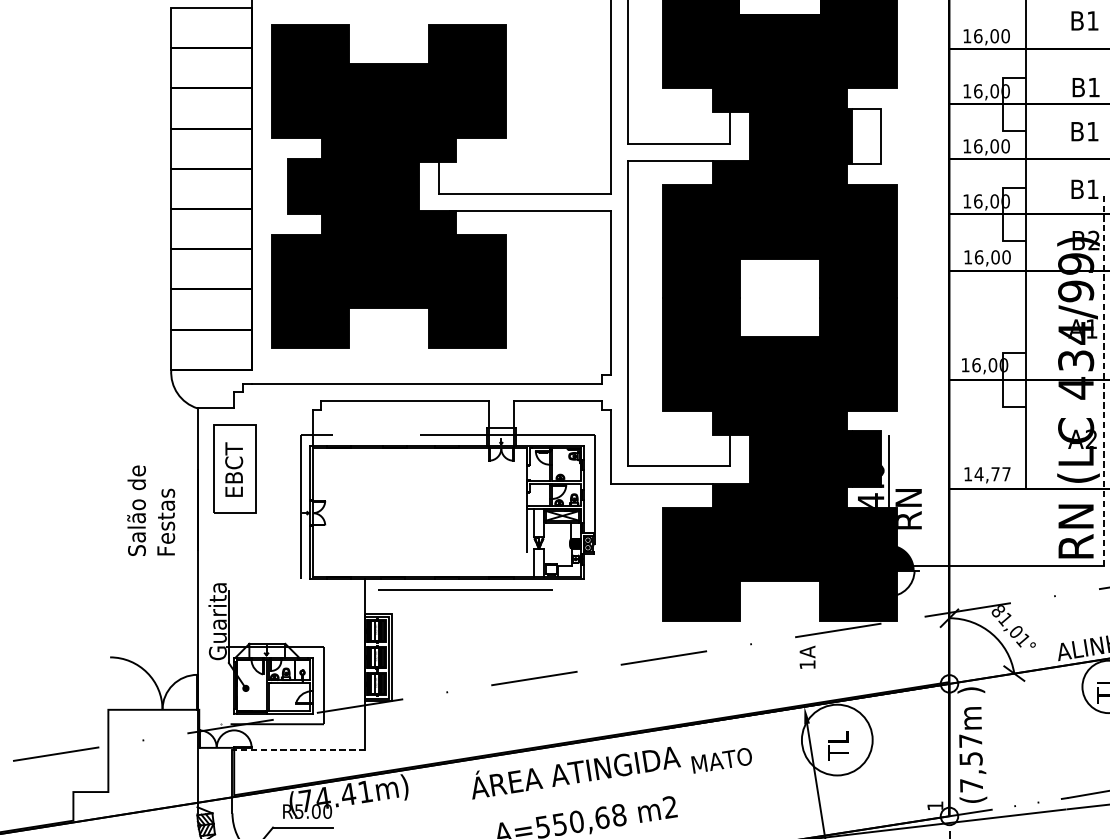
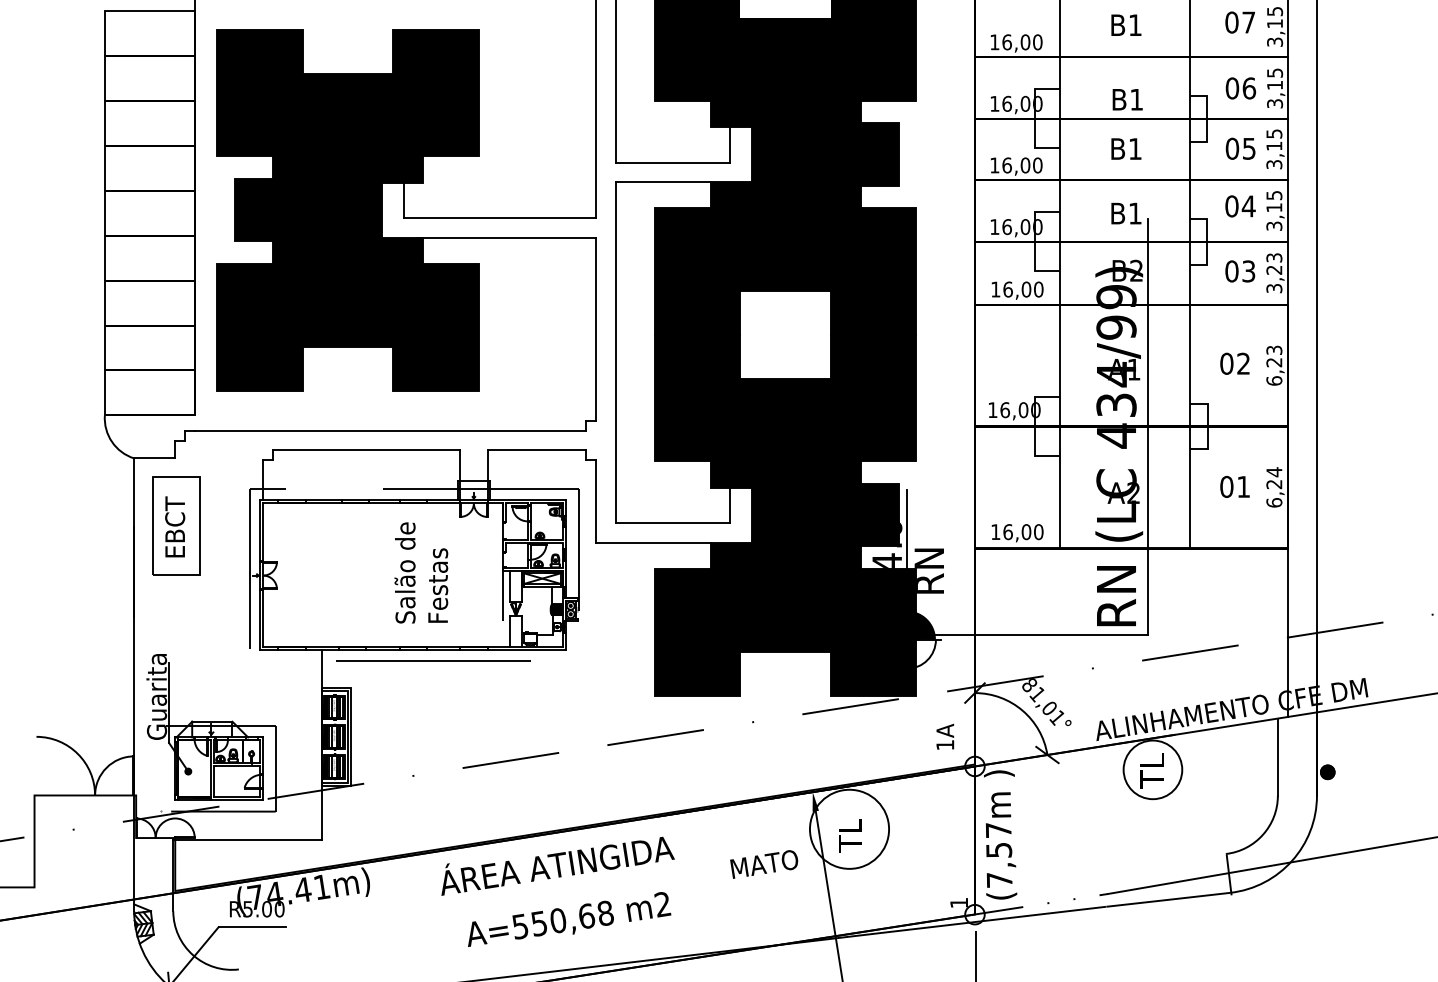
fill: (866, 136) -> (882, 154), added
line: (1103, 380) -> (1147, 427), dashed -> solid
text: (992, 474) -> (1023, 532), 14,77 -> 16,00
text: (151, 510) -> (421, 572), moved
text: (807, 657) -> (945, 736), moved
line: (298, 749) -> (247, 839), dashed -> solid
text: (721, 760) -> (764, 864), moved

